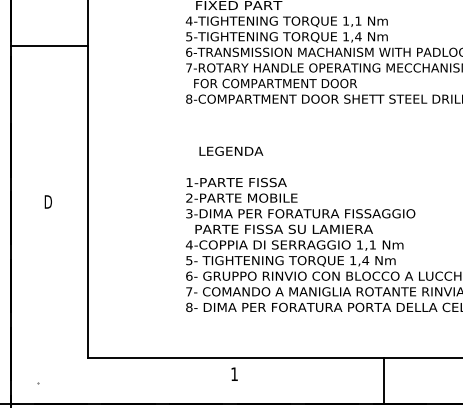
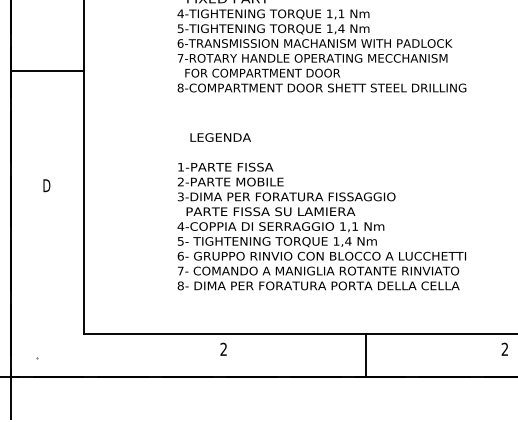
line: (49, 46) -> (47, 71), moved
text: (234, 373) -> (223, 348), 1 -> 2

